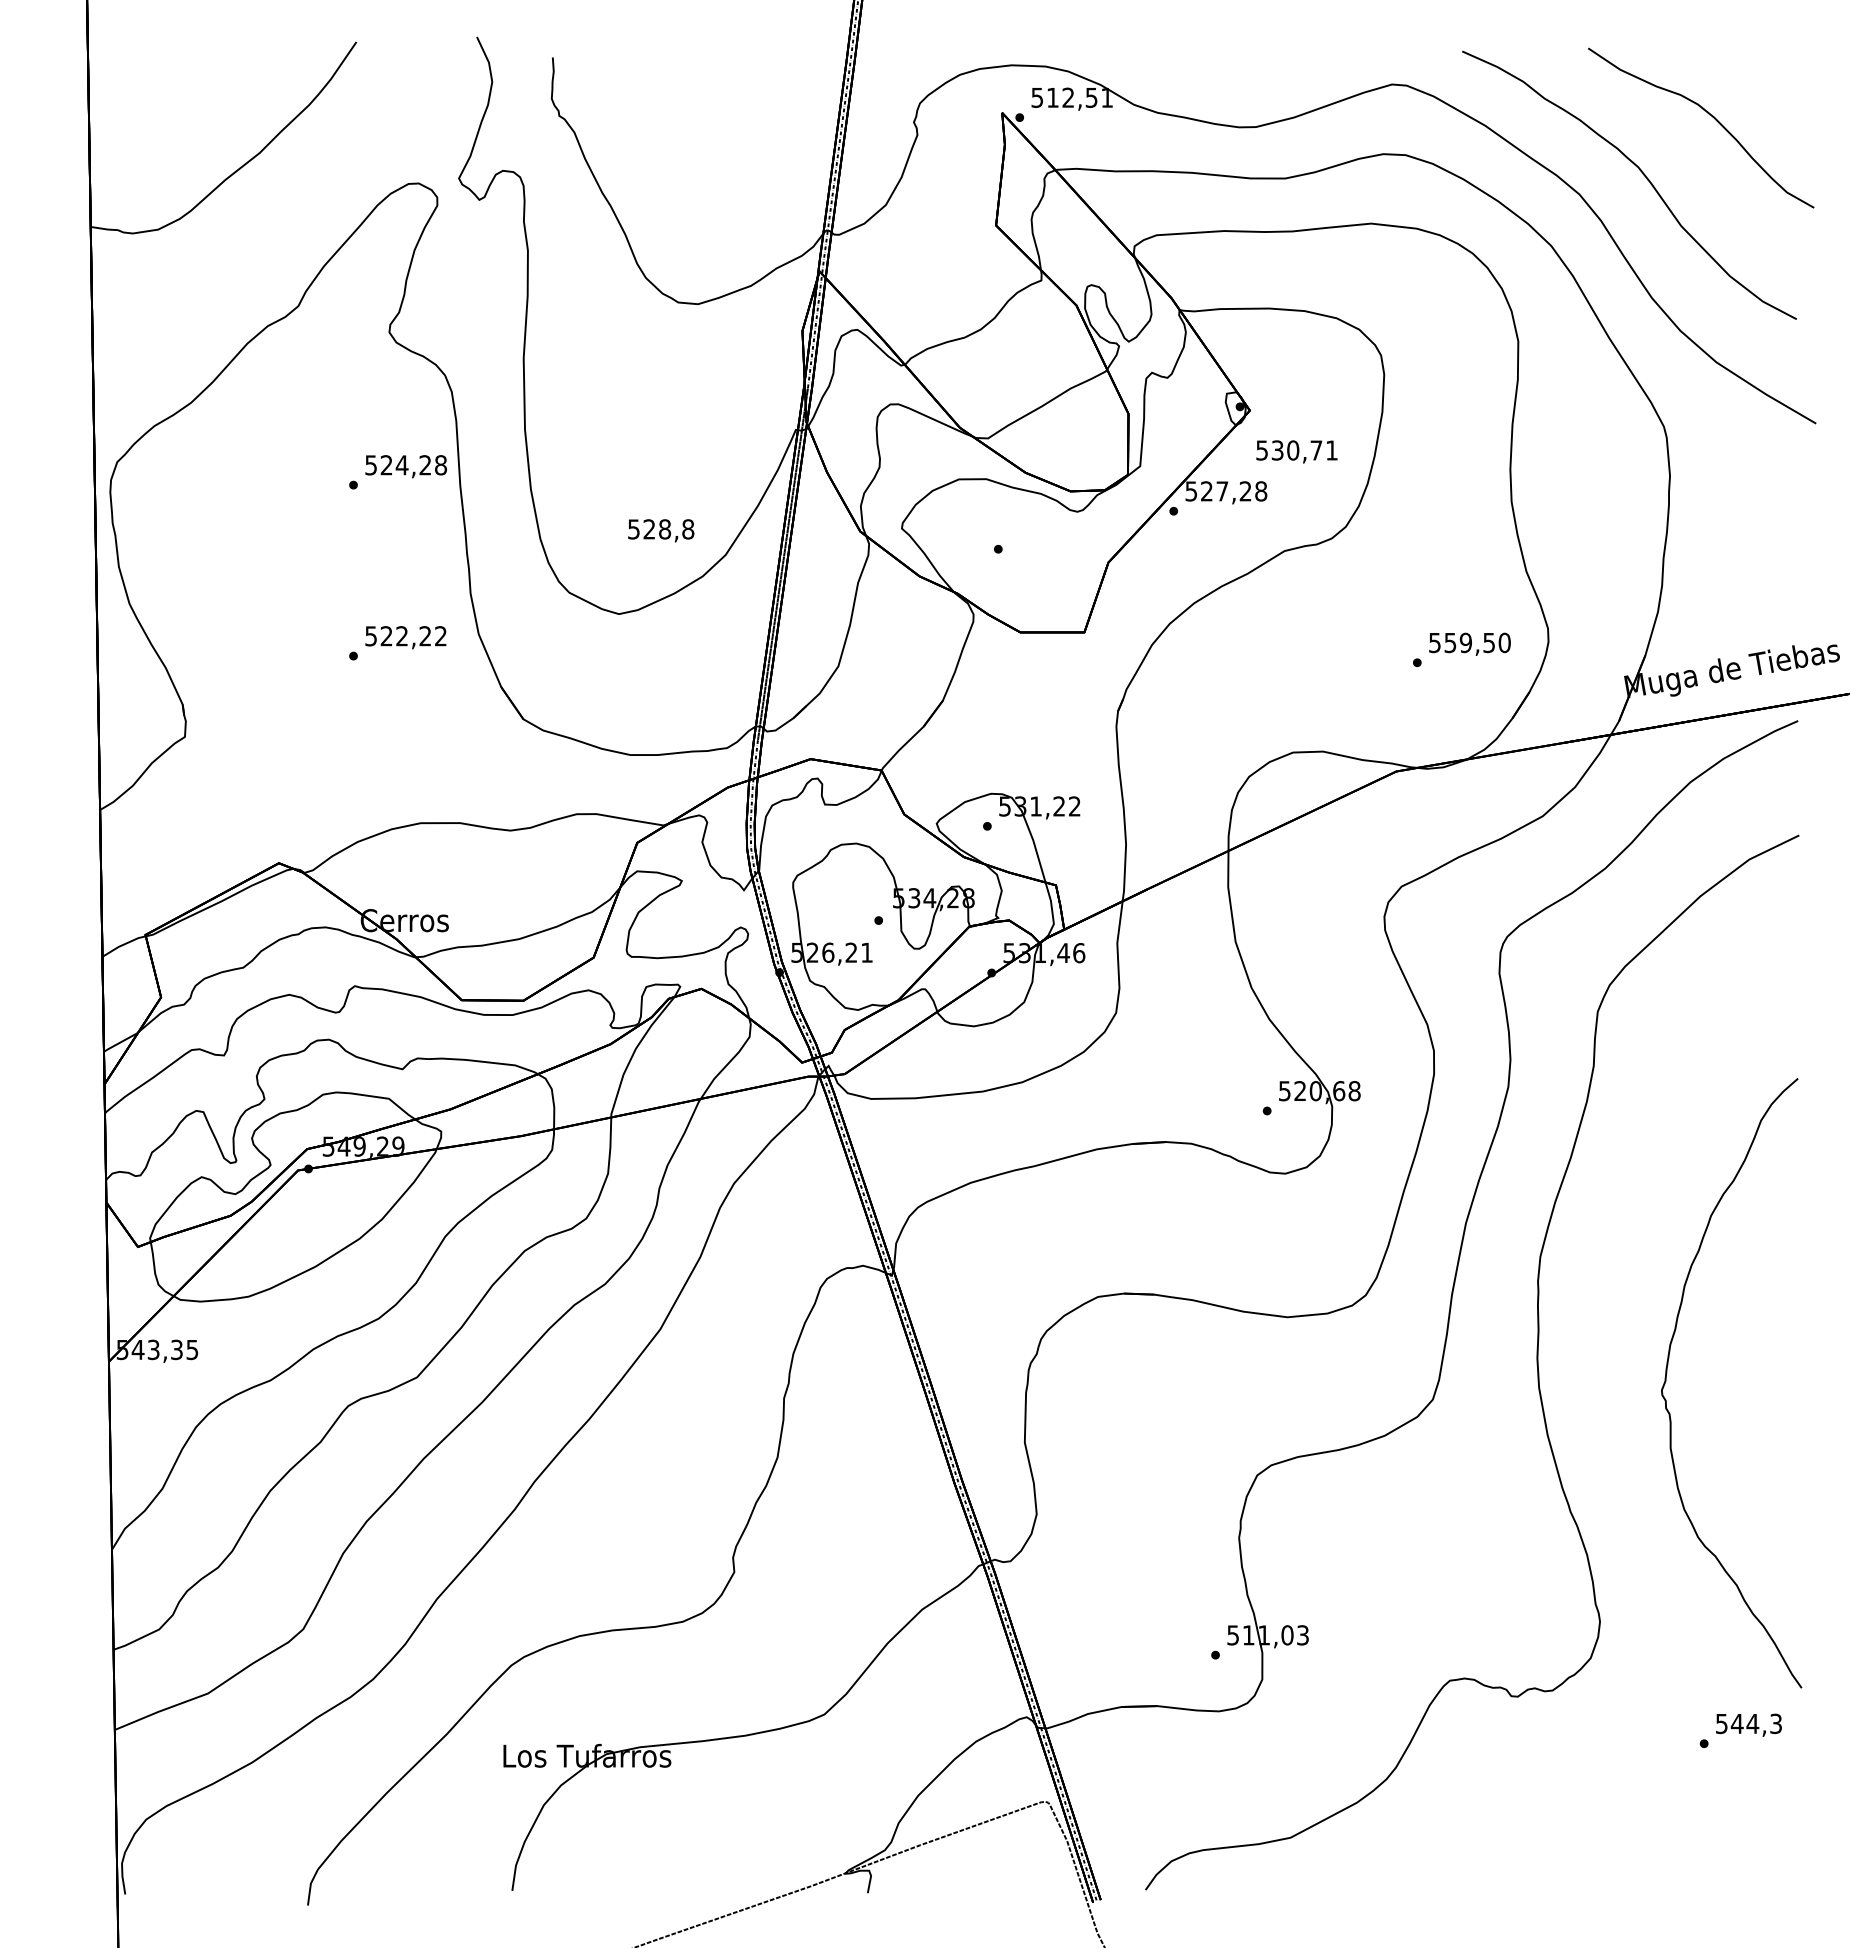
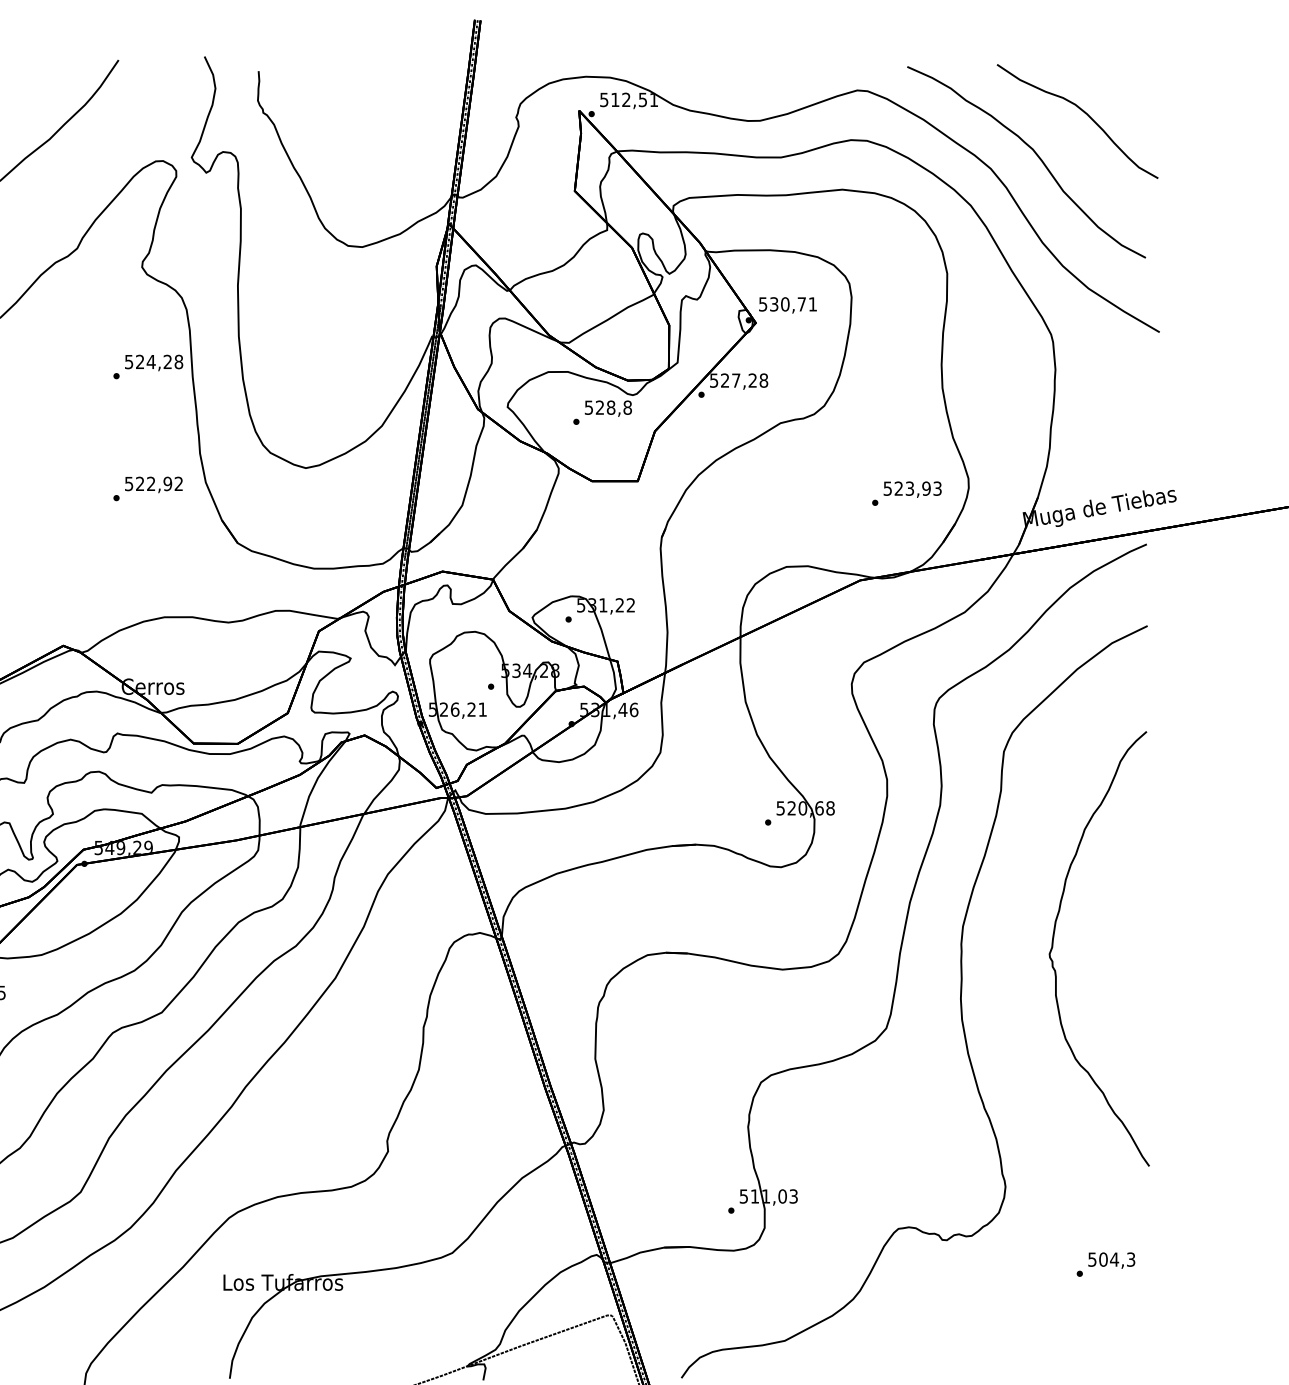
text: (1296, 451) -> (787, 305), moved
text: (661, 530) -> (608, 408), moved
text: (425, 636) -> (167, 484), 522,22 -> 522,92
text: (1477, 642) -> (918, 488), 559,50 -> 523,93
curve: (1667, 1373) -> (1053, 941), moved
text: (1736, 1723) -> (1102, 1259), 544,3 -> 504,3

